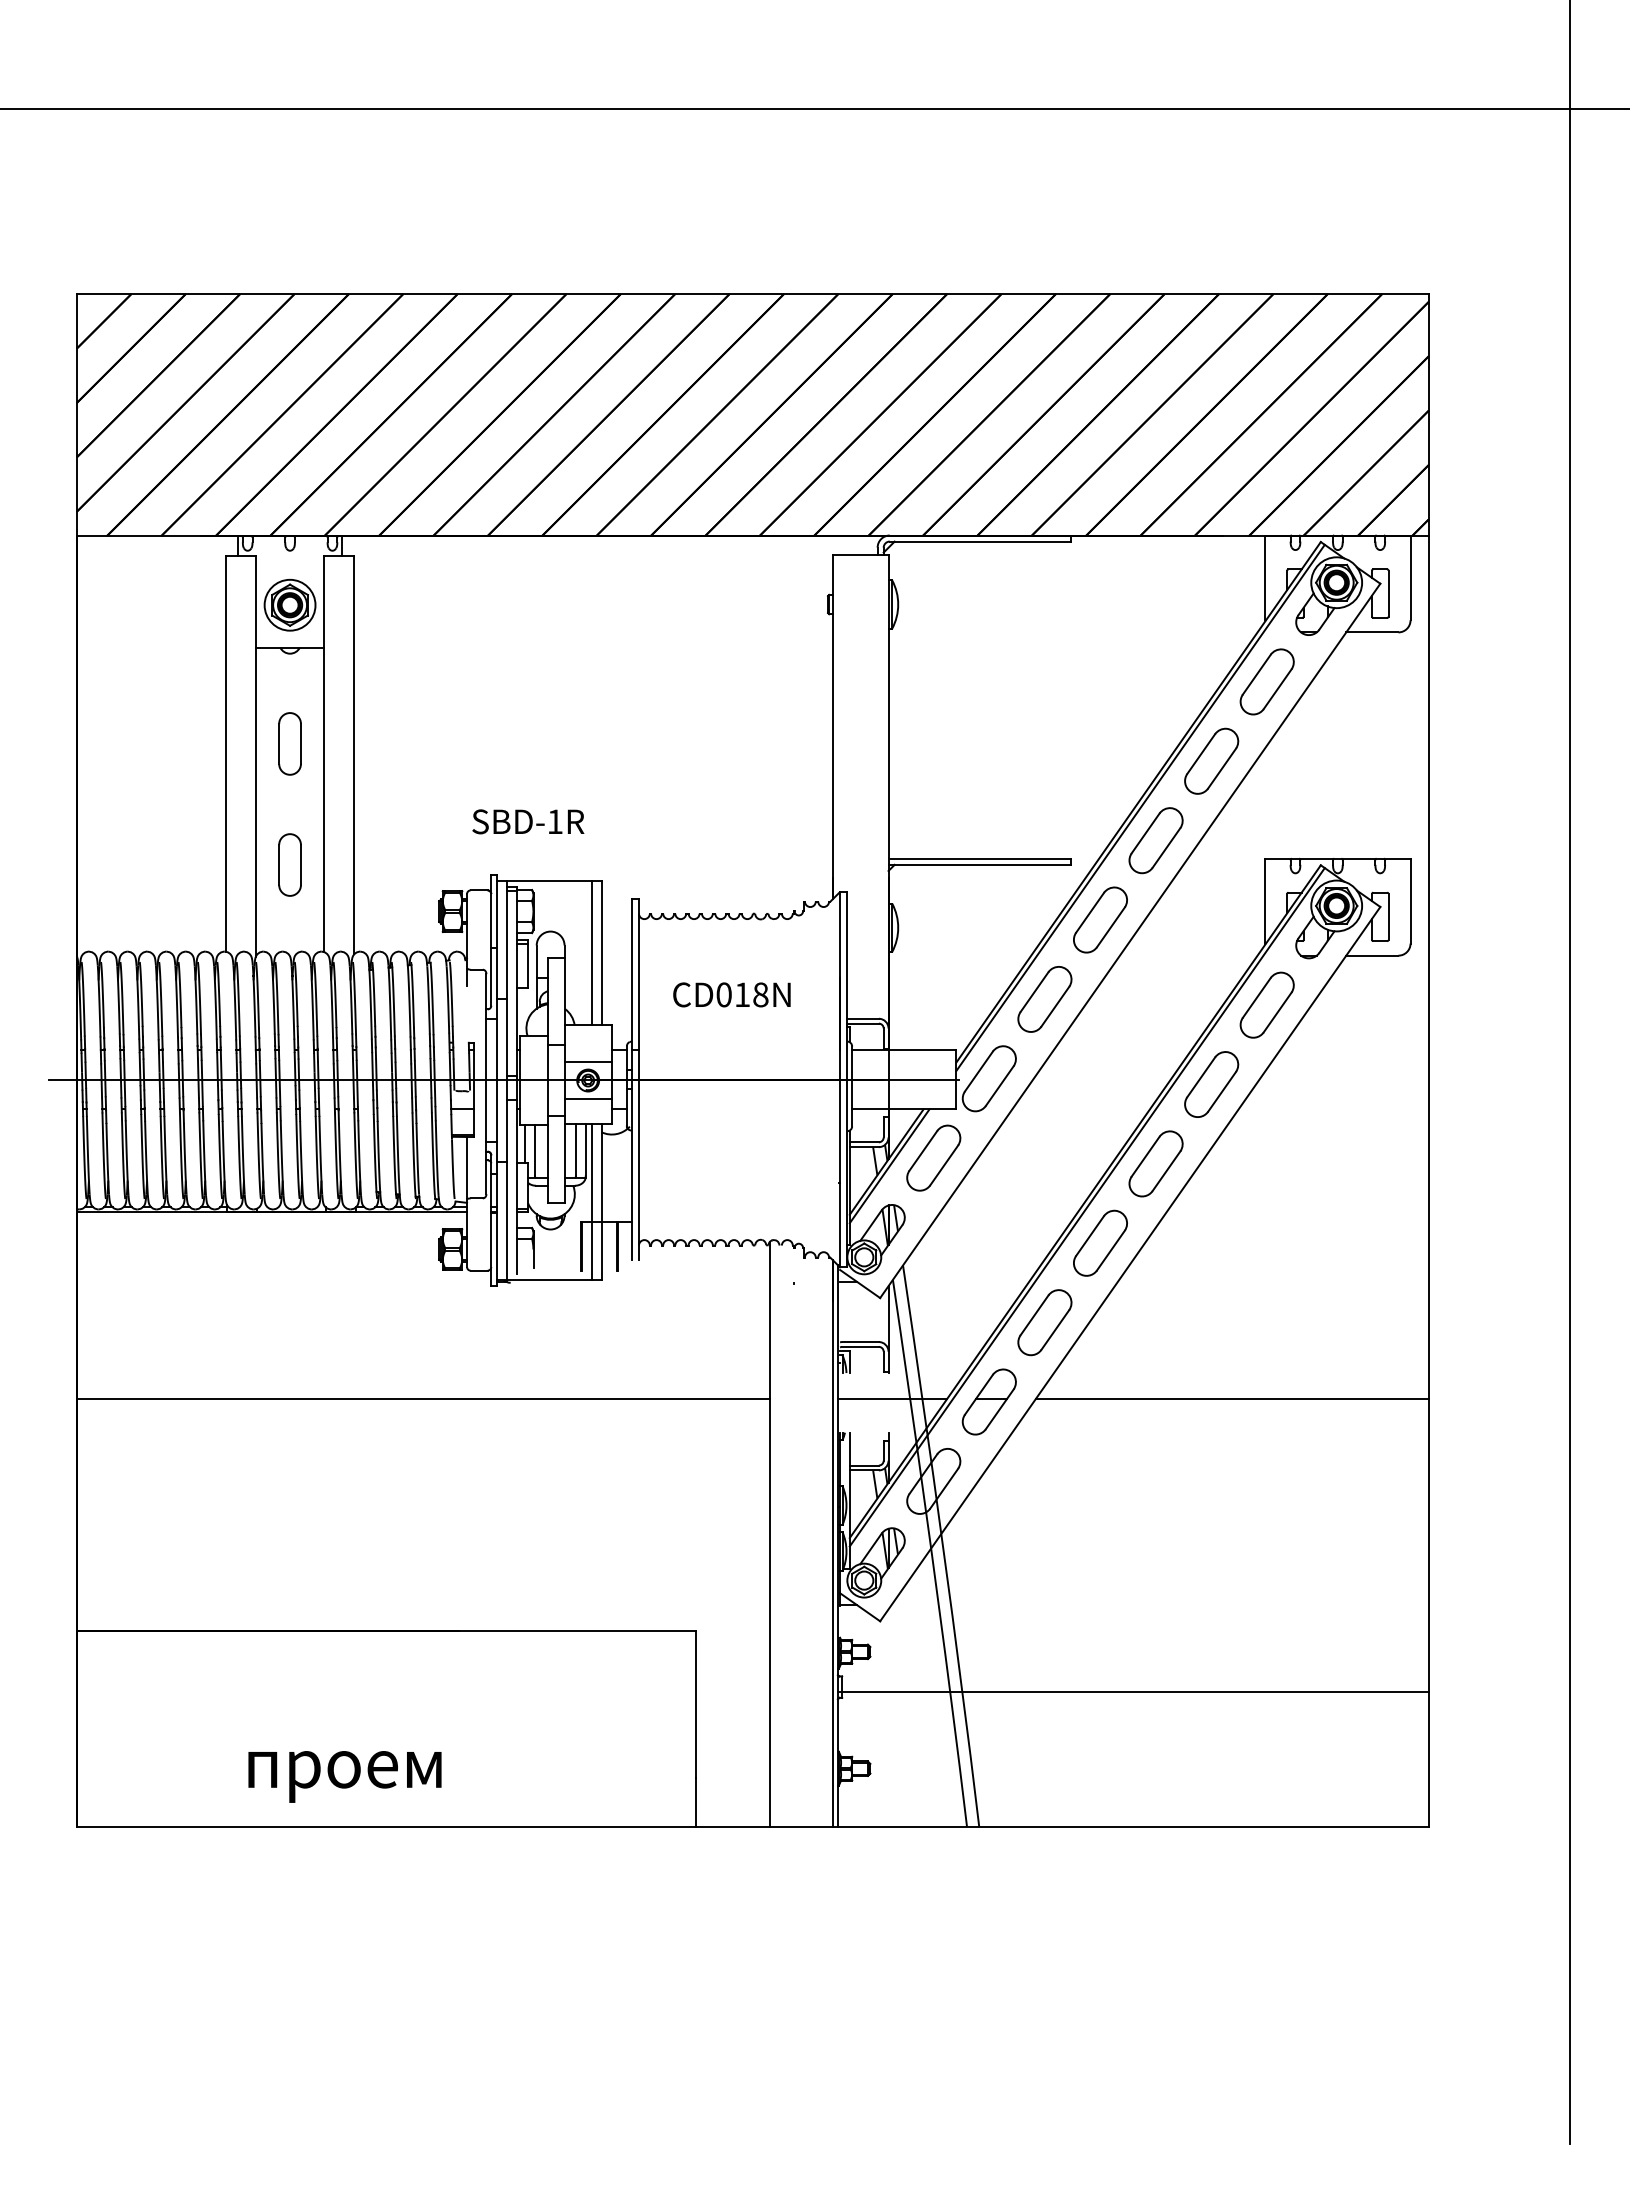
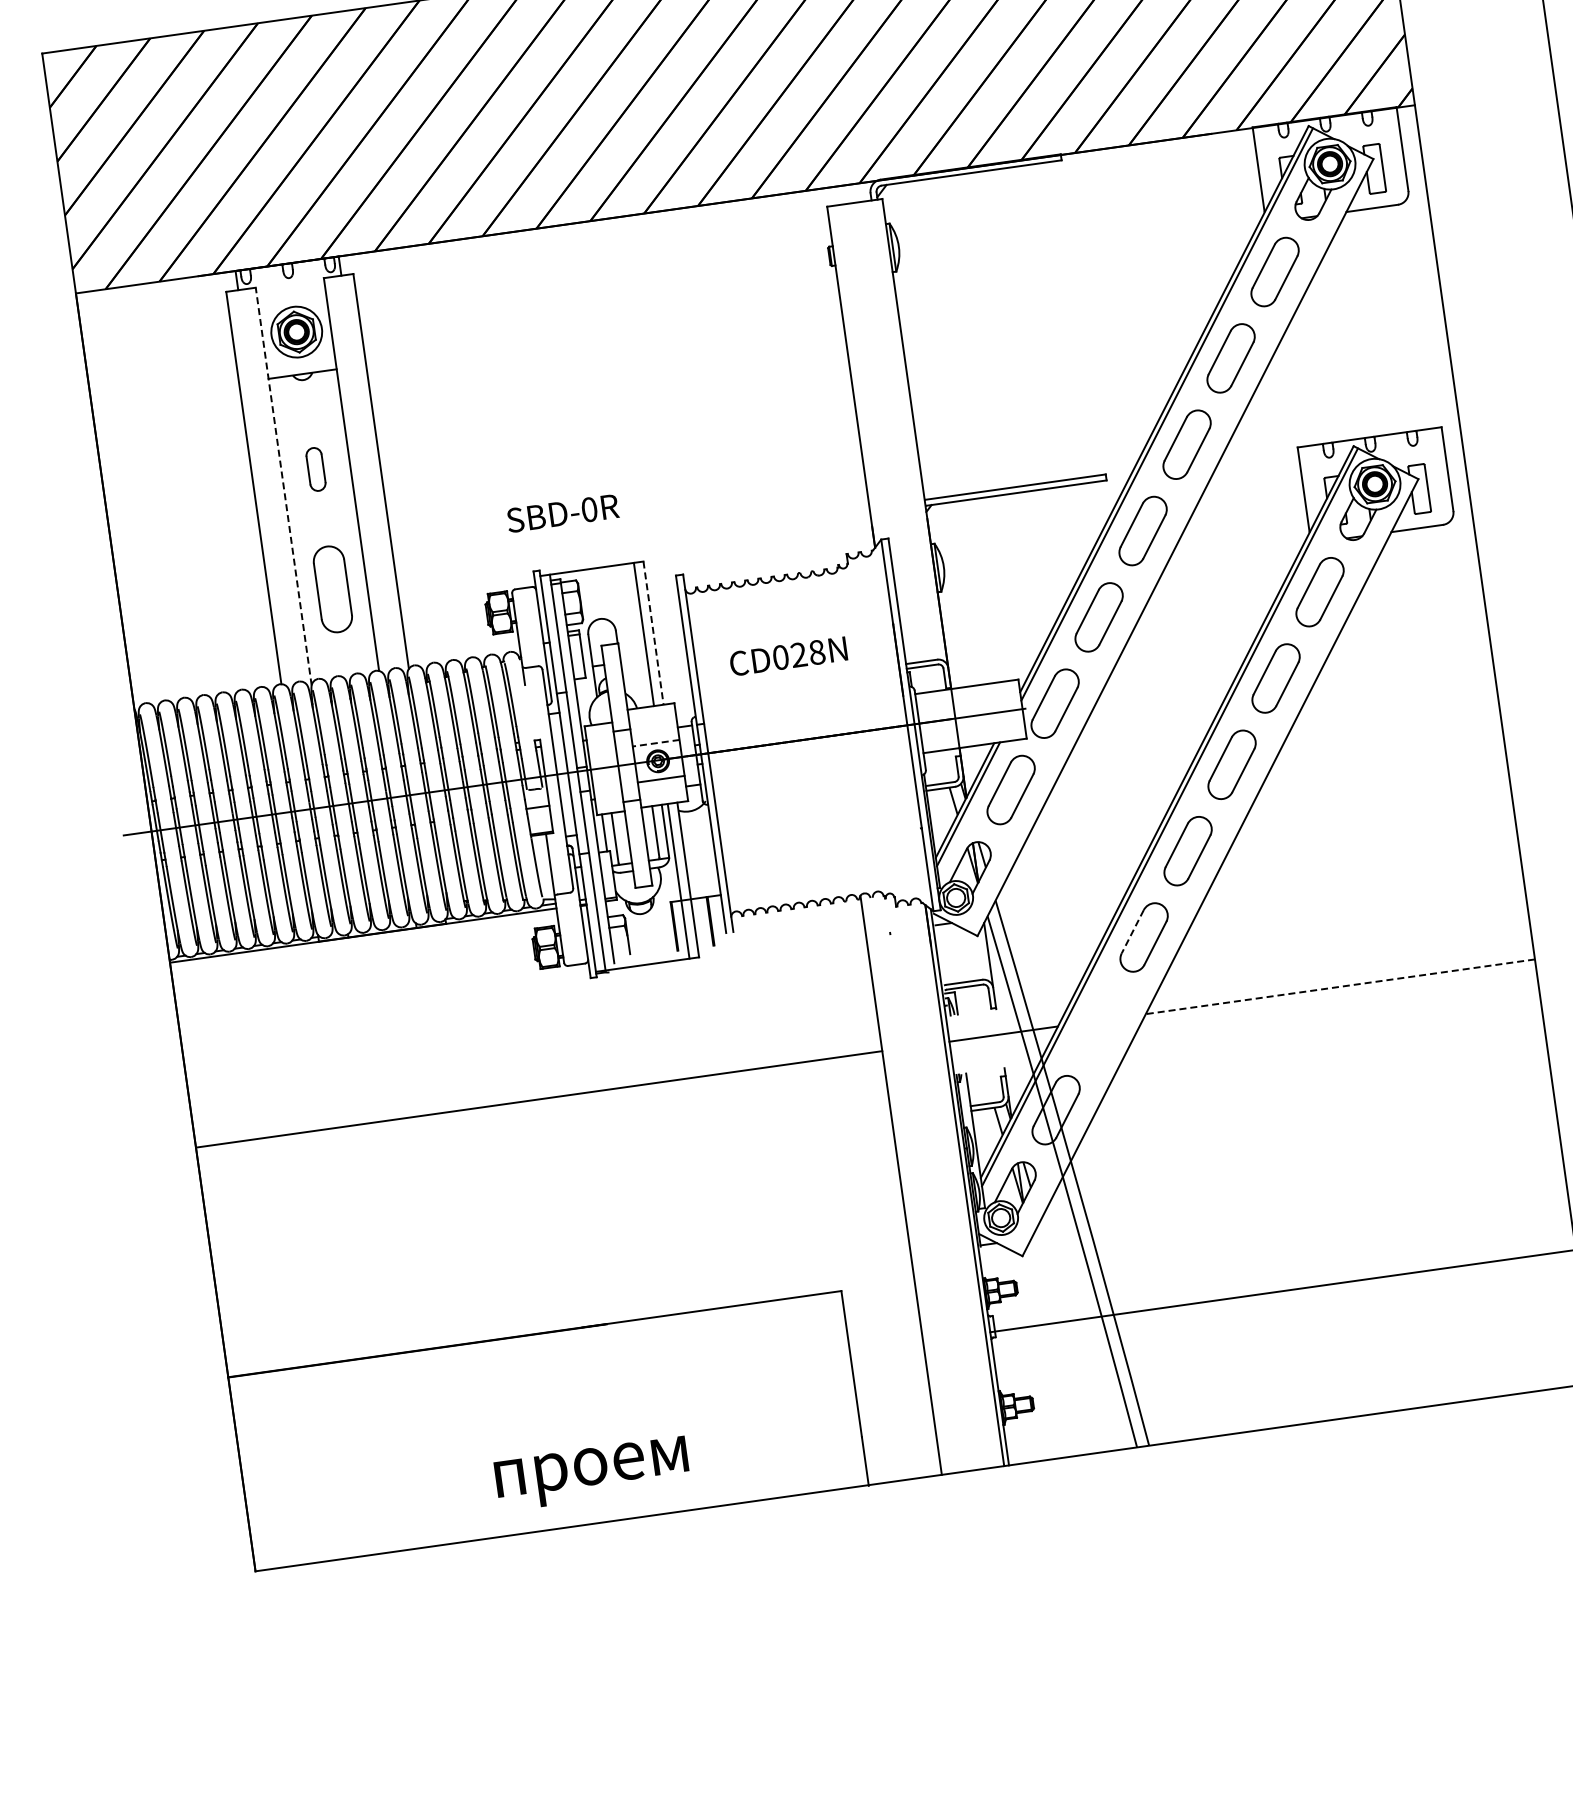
part: (289, 743) -> (315, 469), size x0.7
line: (255, 756) -> (283, 486), solid -> dashed
text: (554, 821) -> (588, 509), SBD-1R -> SBD-0R
part: (289, 864) -> (332, 588), size x1.4
line: (601, 953) -> (653, 633), solid -> dashed
text: (742, 994) -> (798, 654), CD018N -> CD028N
line: (588, 1062) -> (655, 743), solid -> dashed
line: (1034, 1315) -> (1132, 931), solid -> dashed
line: (1231, 1398) -> (1339, 986), solid -> dashed
part: (988, 1401) -> (1099, 1023), removed
text: (344, 1776) -> (591, 1473), moved

